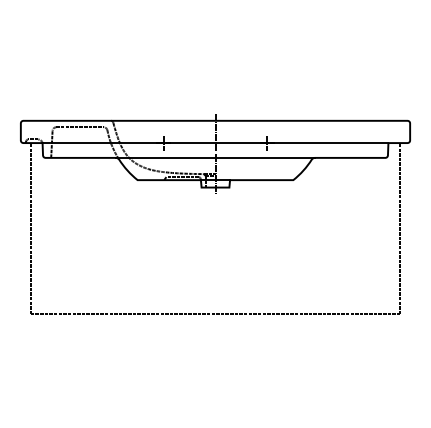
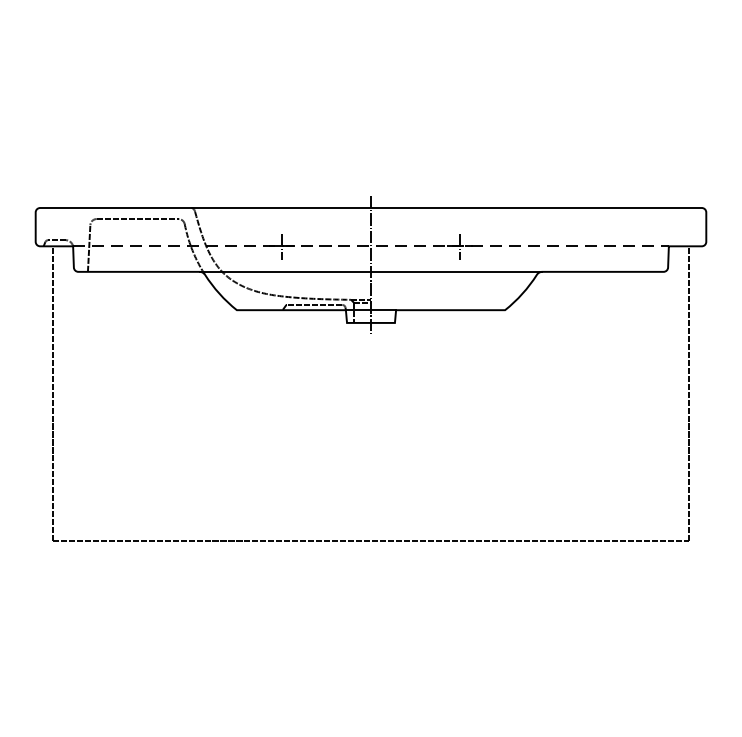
line: (215, 143) -> (371, 247), solid -> dashed

